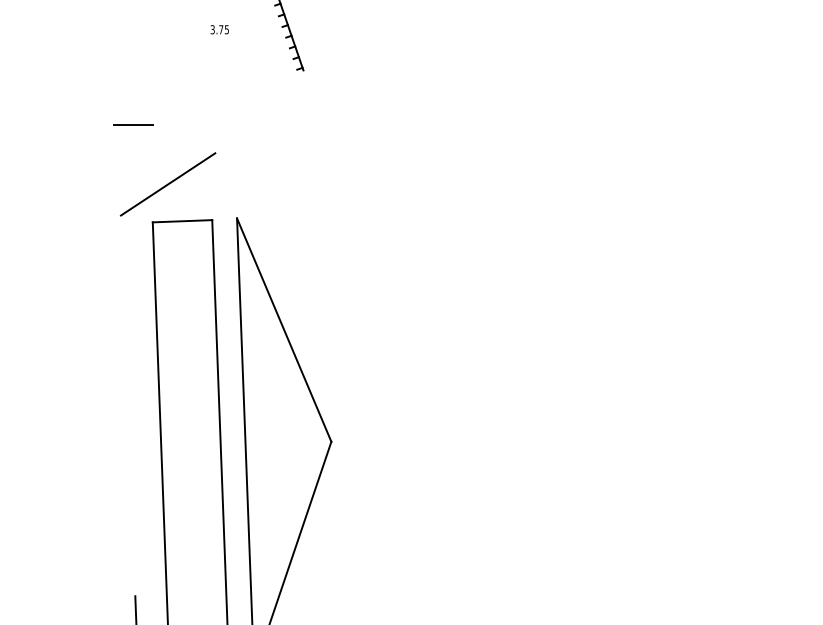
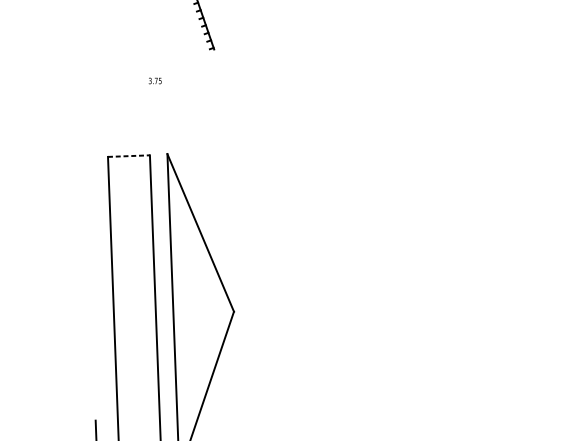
text: (219, 29) -> (155, 80), moved
line: (133, 125) -> (94, 88), removed
line: (167, 184) -> (118, 130), removed
line: (182, 221) -> (128, 156), solid -> dashed

